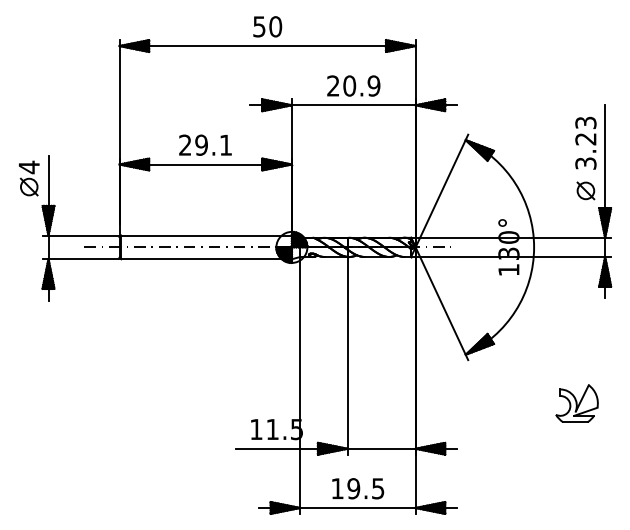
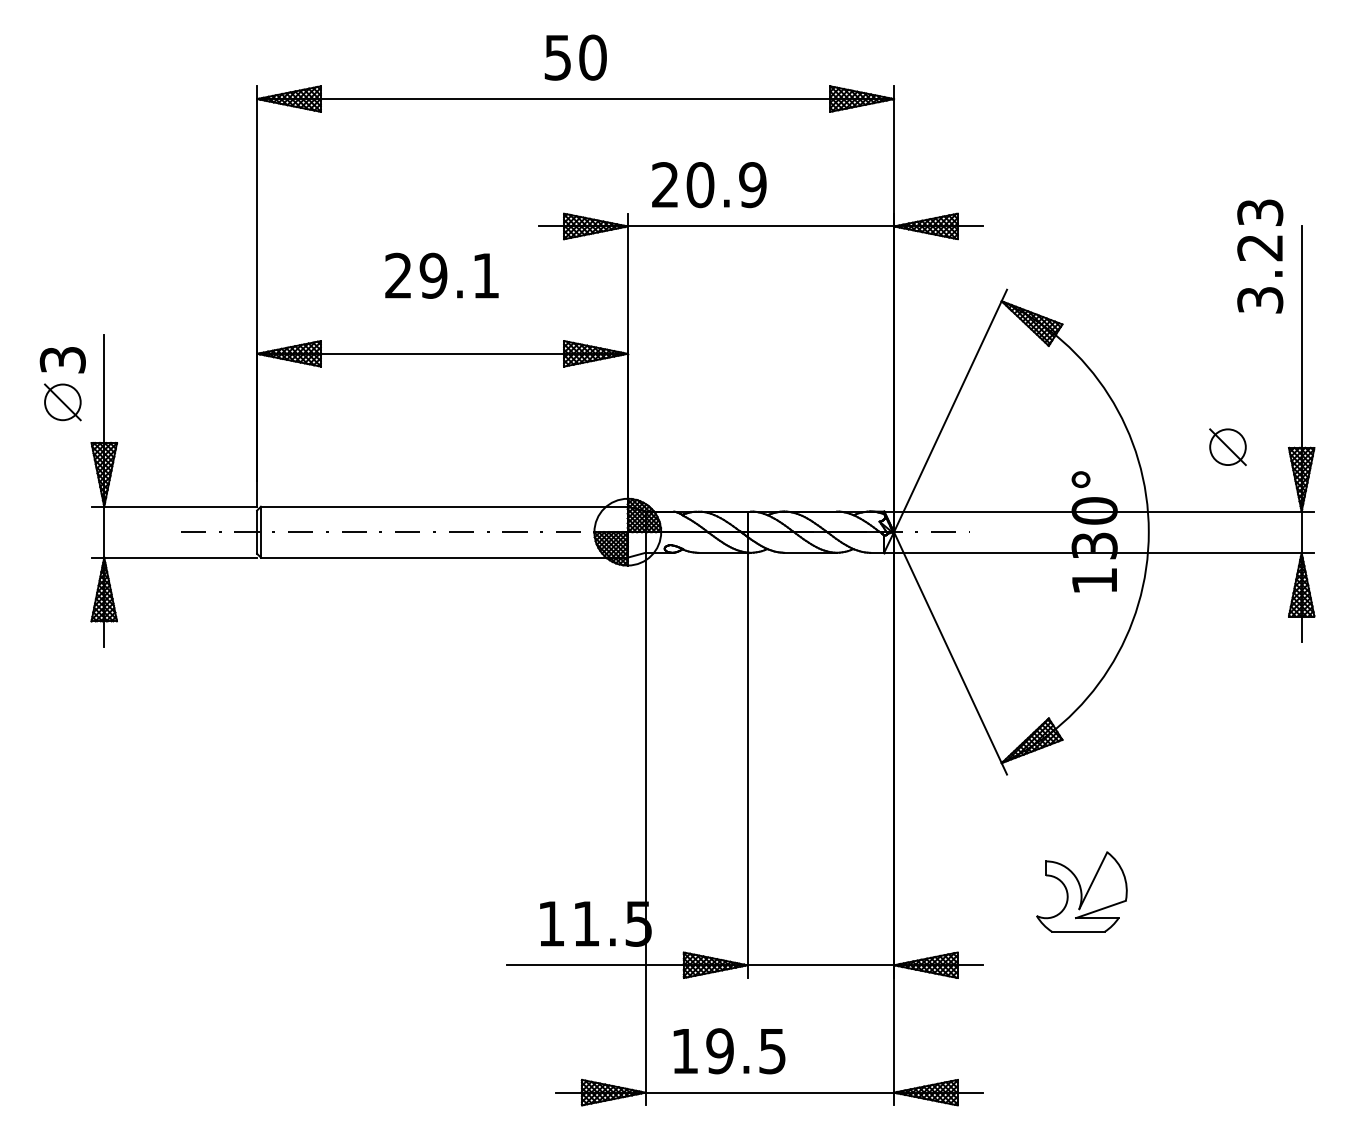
text: (353, 85) -> (708, 183), moved
text: (585, 142) -> (1259, 254), moved
text: (205, 144) -> (441, 274), moved
text: (28, 167) -> (61, 360), 4 -> 3
part: (585, 190) -> (1227, 446), moved
part: (576, 403) -> (1080, 891), moved
text: (358, 488) -> (730, 1050), moved

